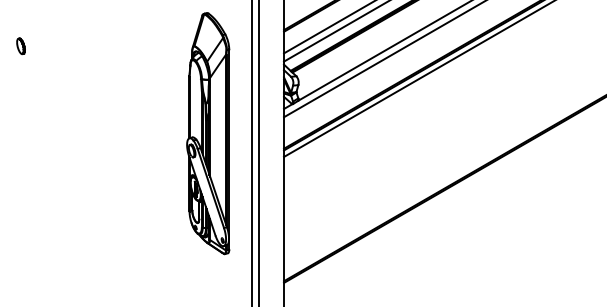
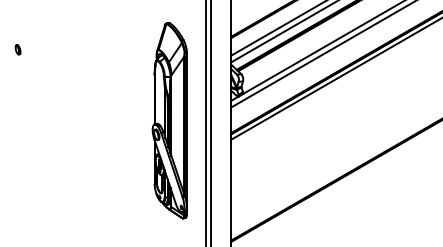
part: (20, 45) -> (17, 49), size x0.71

